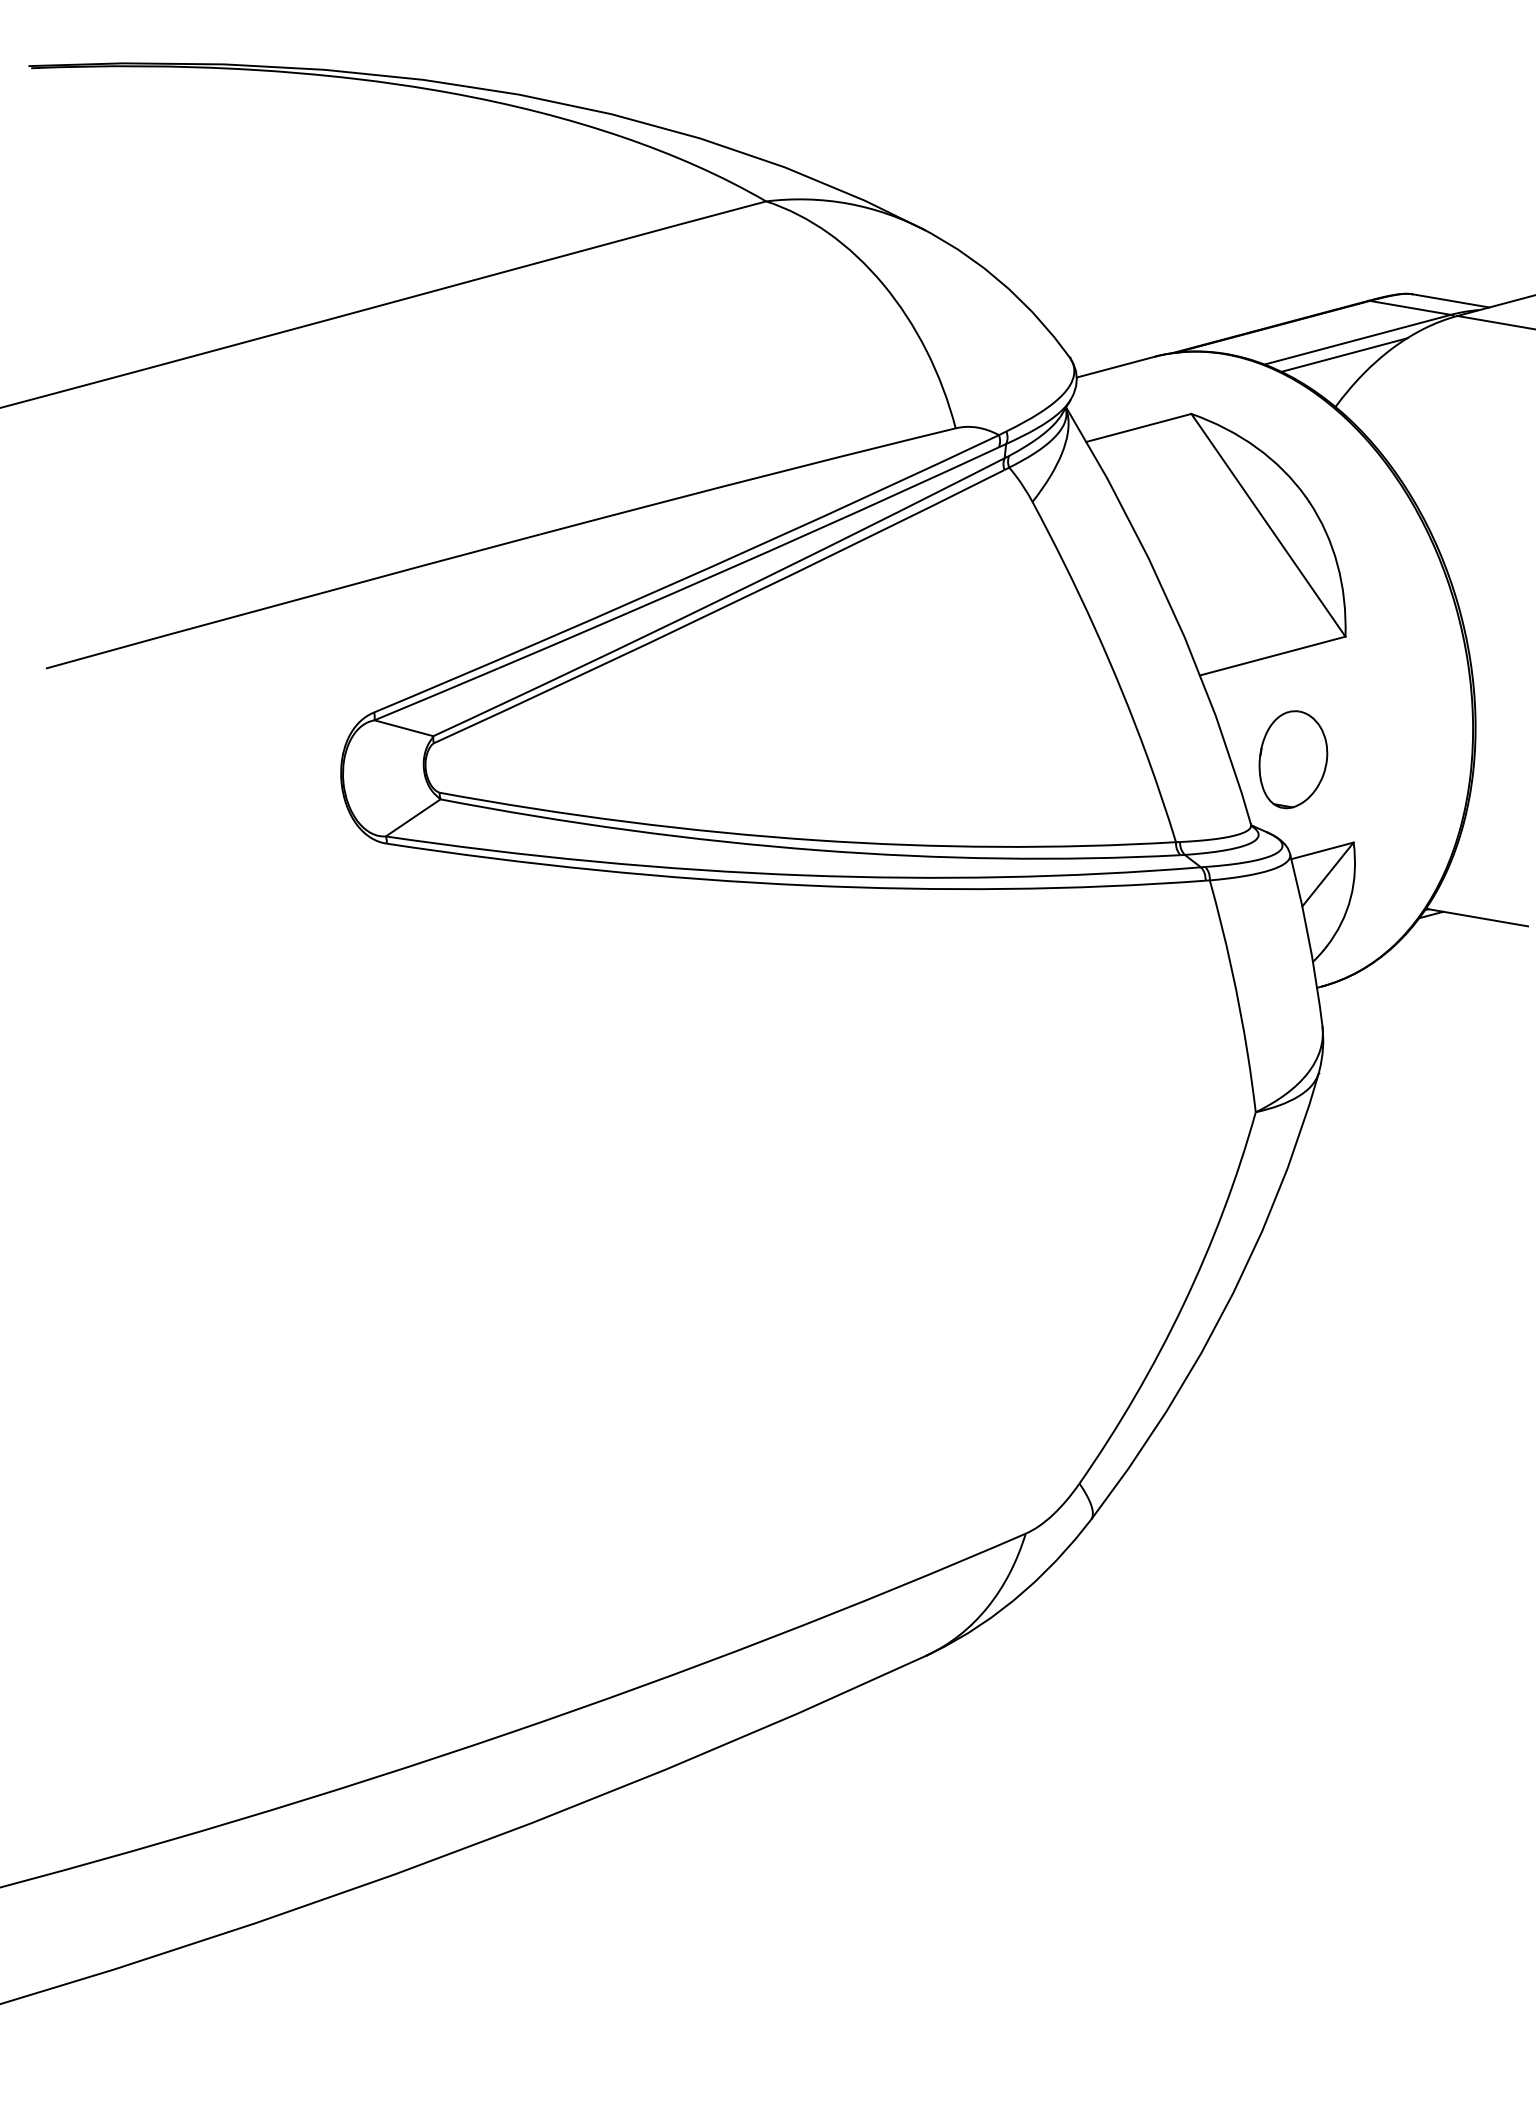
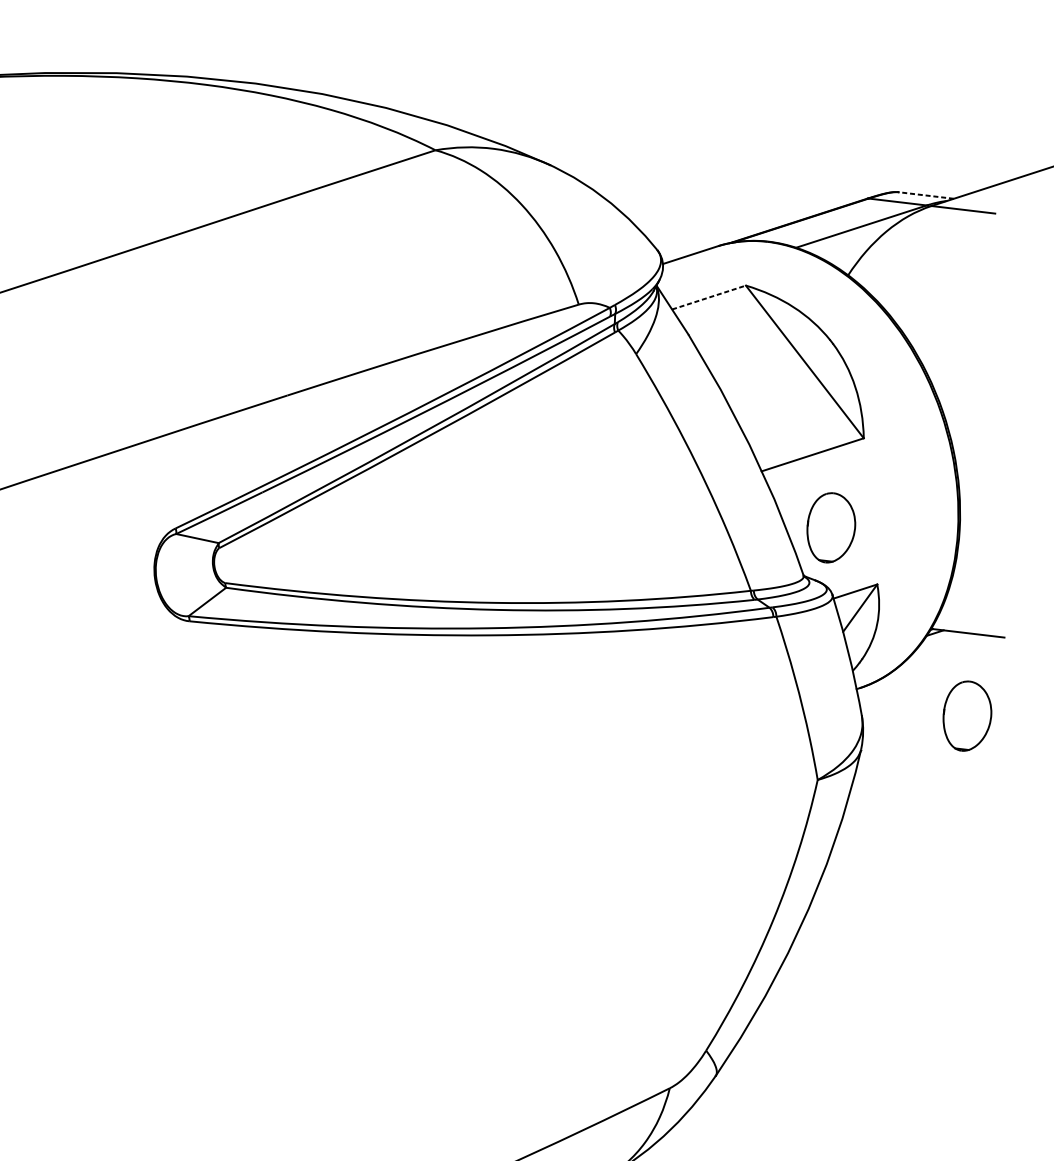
line: (1450, 300) -> (925, 195), solid -> dashed
line: (1344, 354) -> (852, 237), removed
line: (1139, 427) -> (709, 297), solid -> dashed
part: (1470, 1033) -> (967, 715), added

